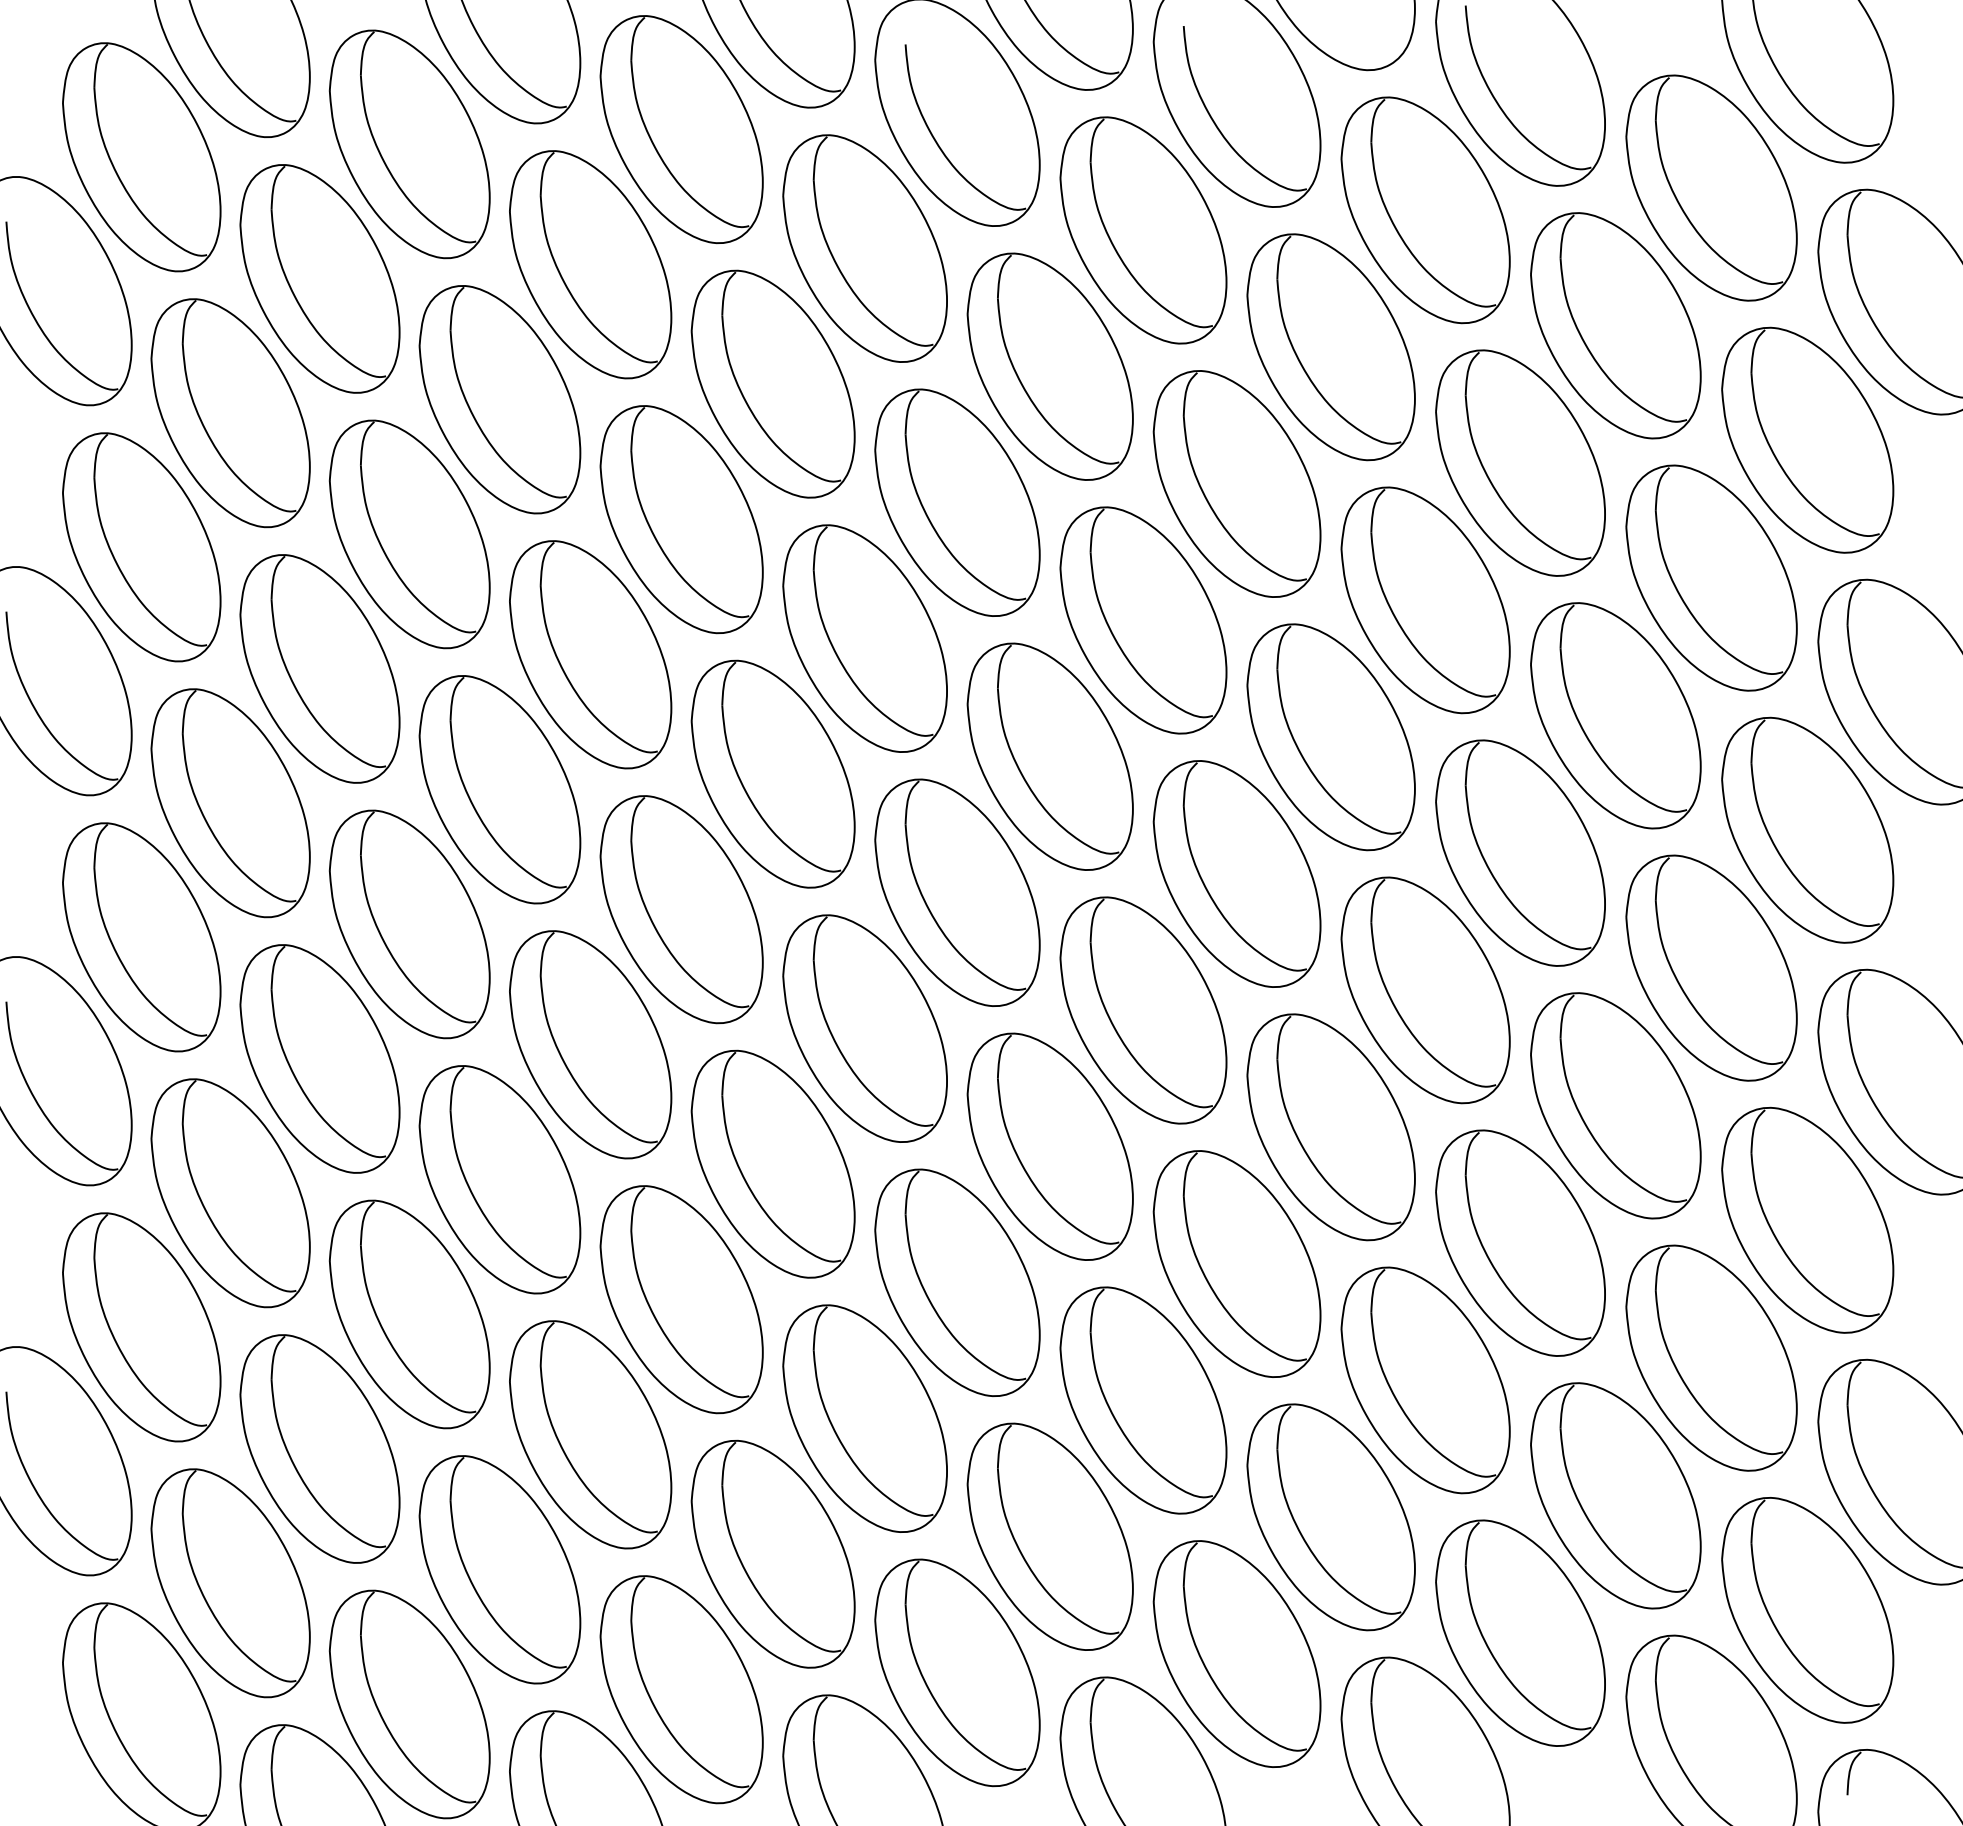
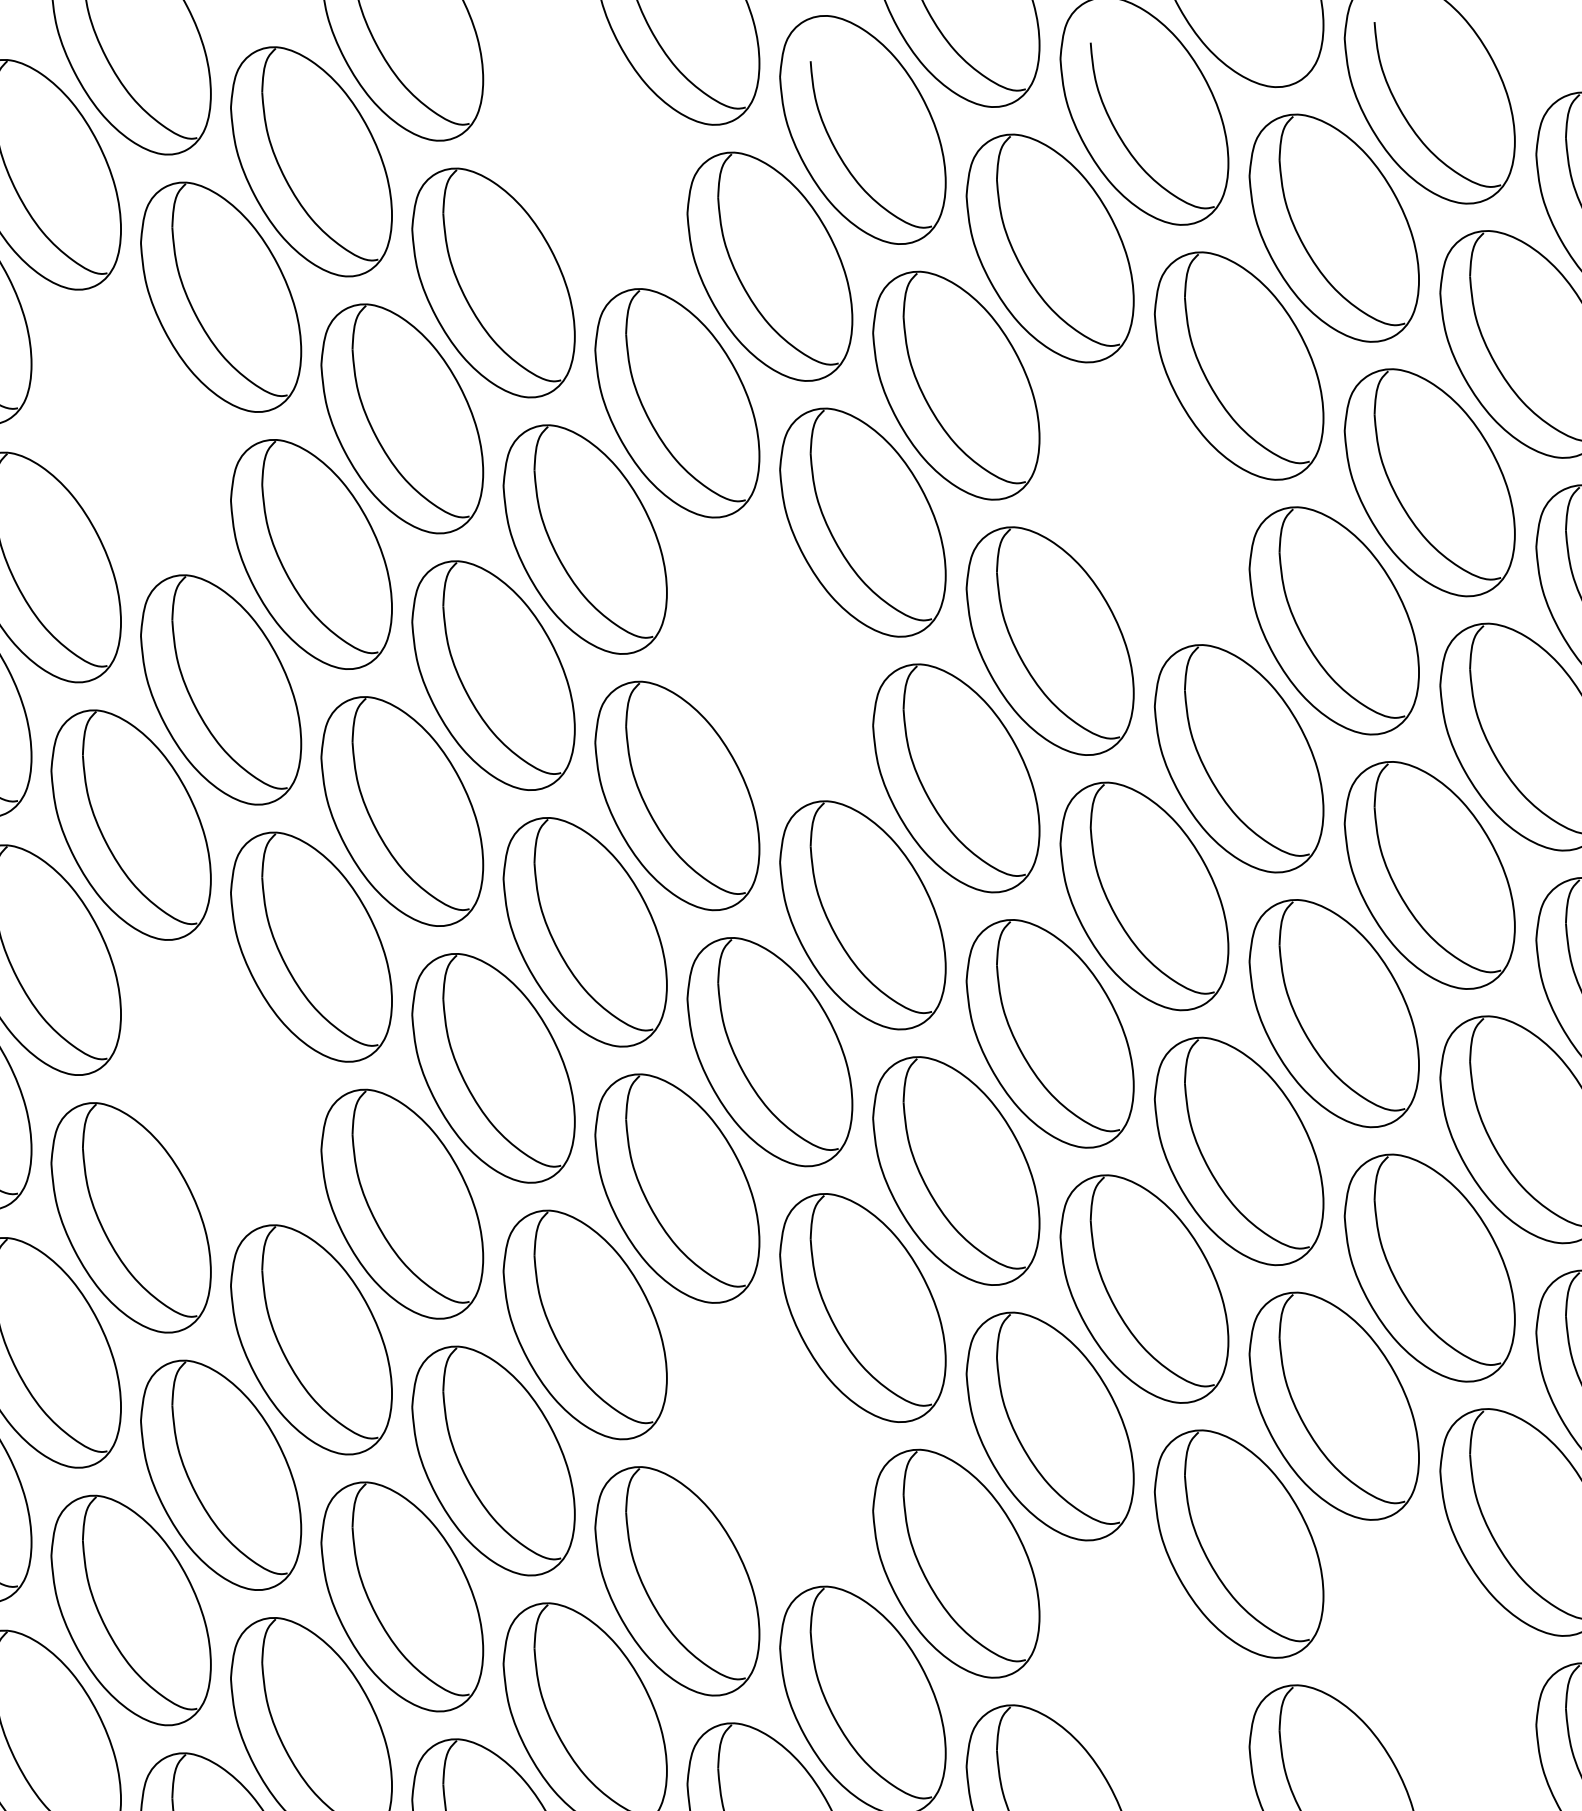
part: (681, 129) -> (585, 146), removed
part: (230, 413) -> (130, 432), removed
part: (1236, 483) -> (1143, 503), removed
part: (864, 638) -> (769, 659), removed
part: (319, 1058) -> (220, 1082), removed
part: (864, 1418) -> (769, 1444), removed
part: (1520, 1632) -> (1429, 1660), removed
part: (1236, 1653) -> (1143, 1681), removed

